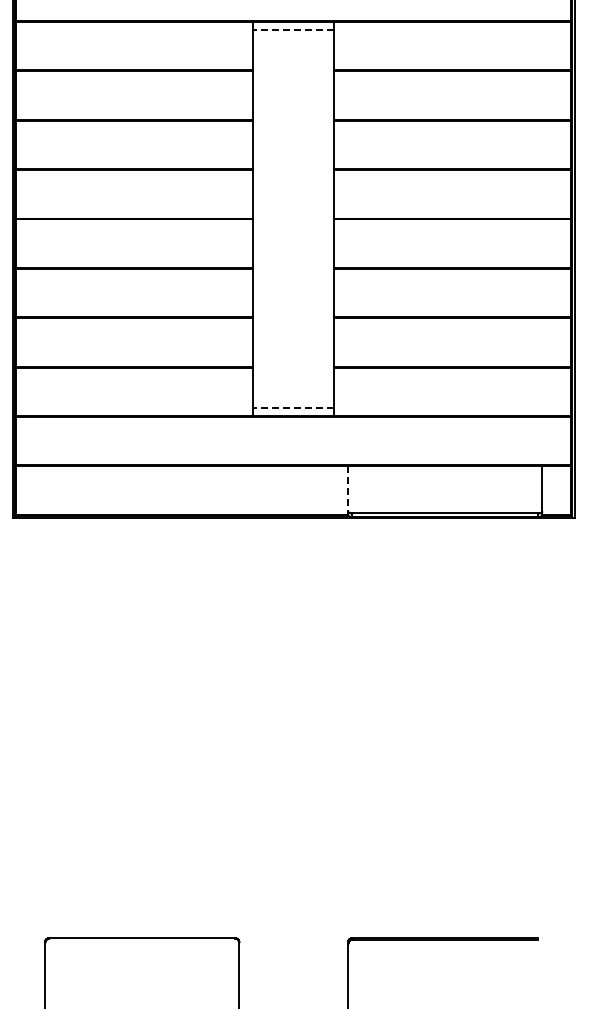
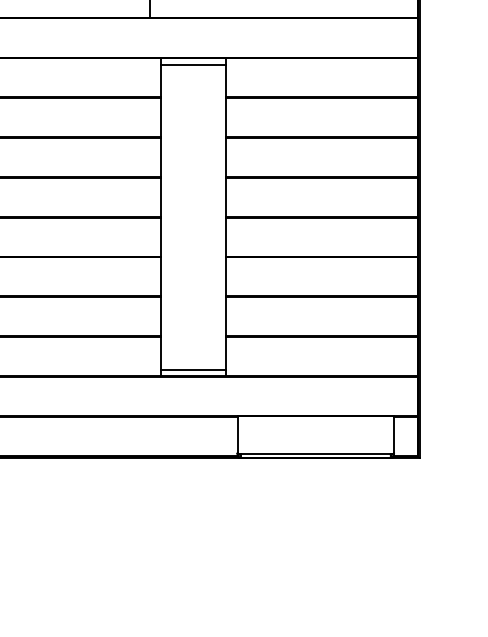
line: (293, 30) -> (193, 65), dashed -> solid
line: (293, 407) -> (193, 369), dashed -> solid
line: (348, 489) -> (237, 435), dashed -> solid

